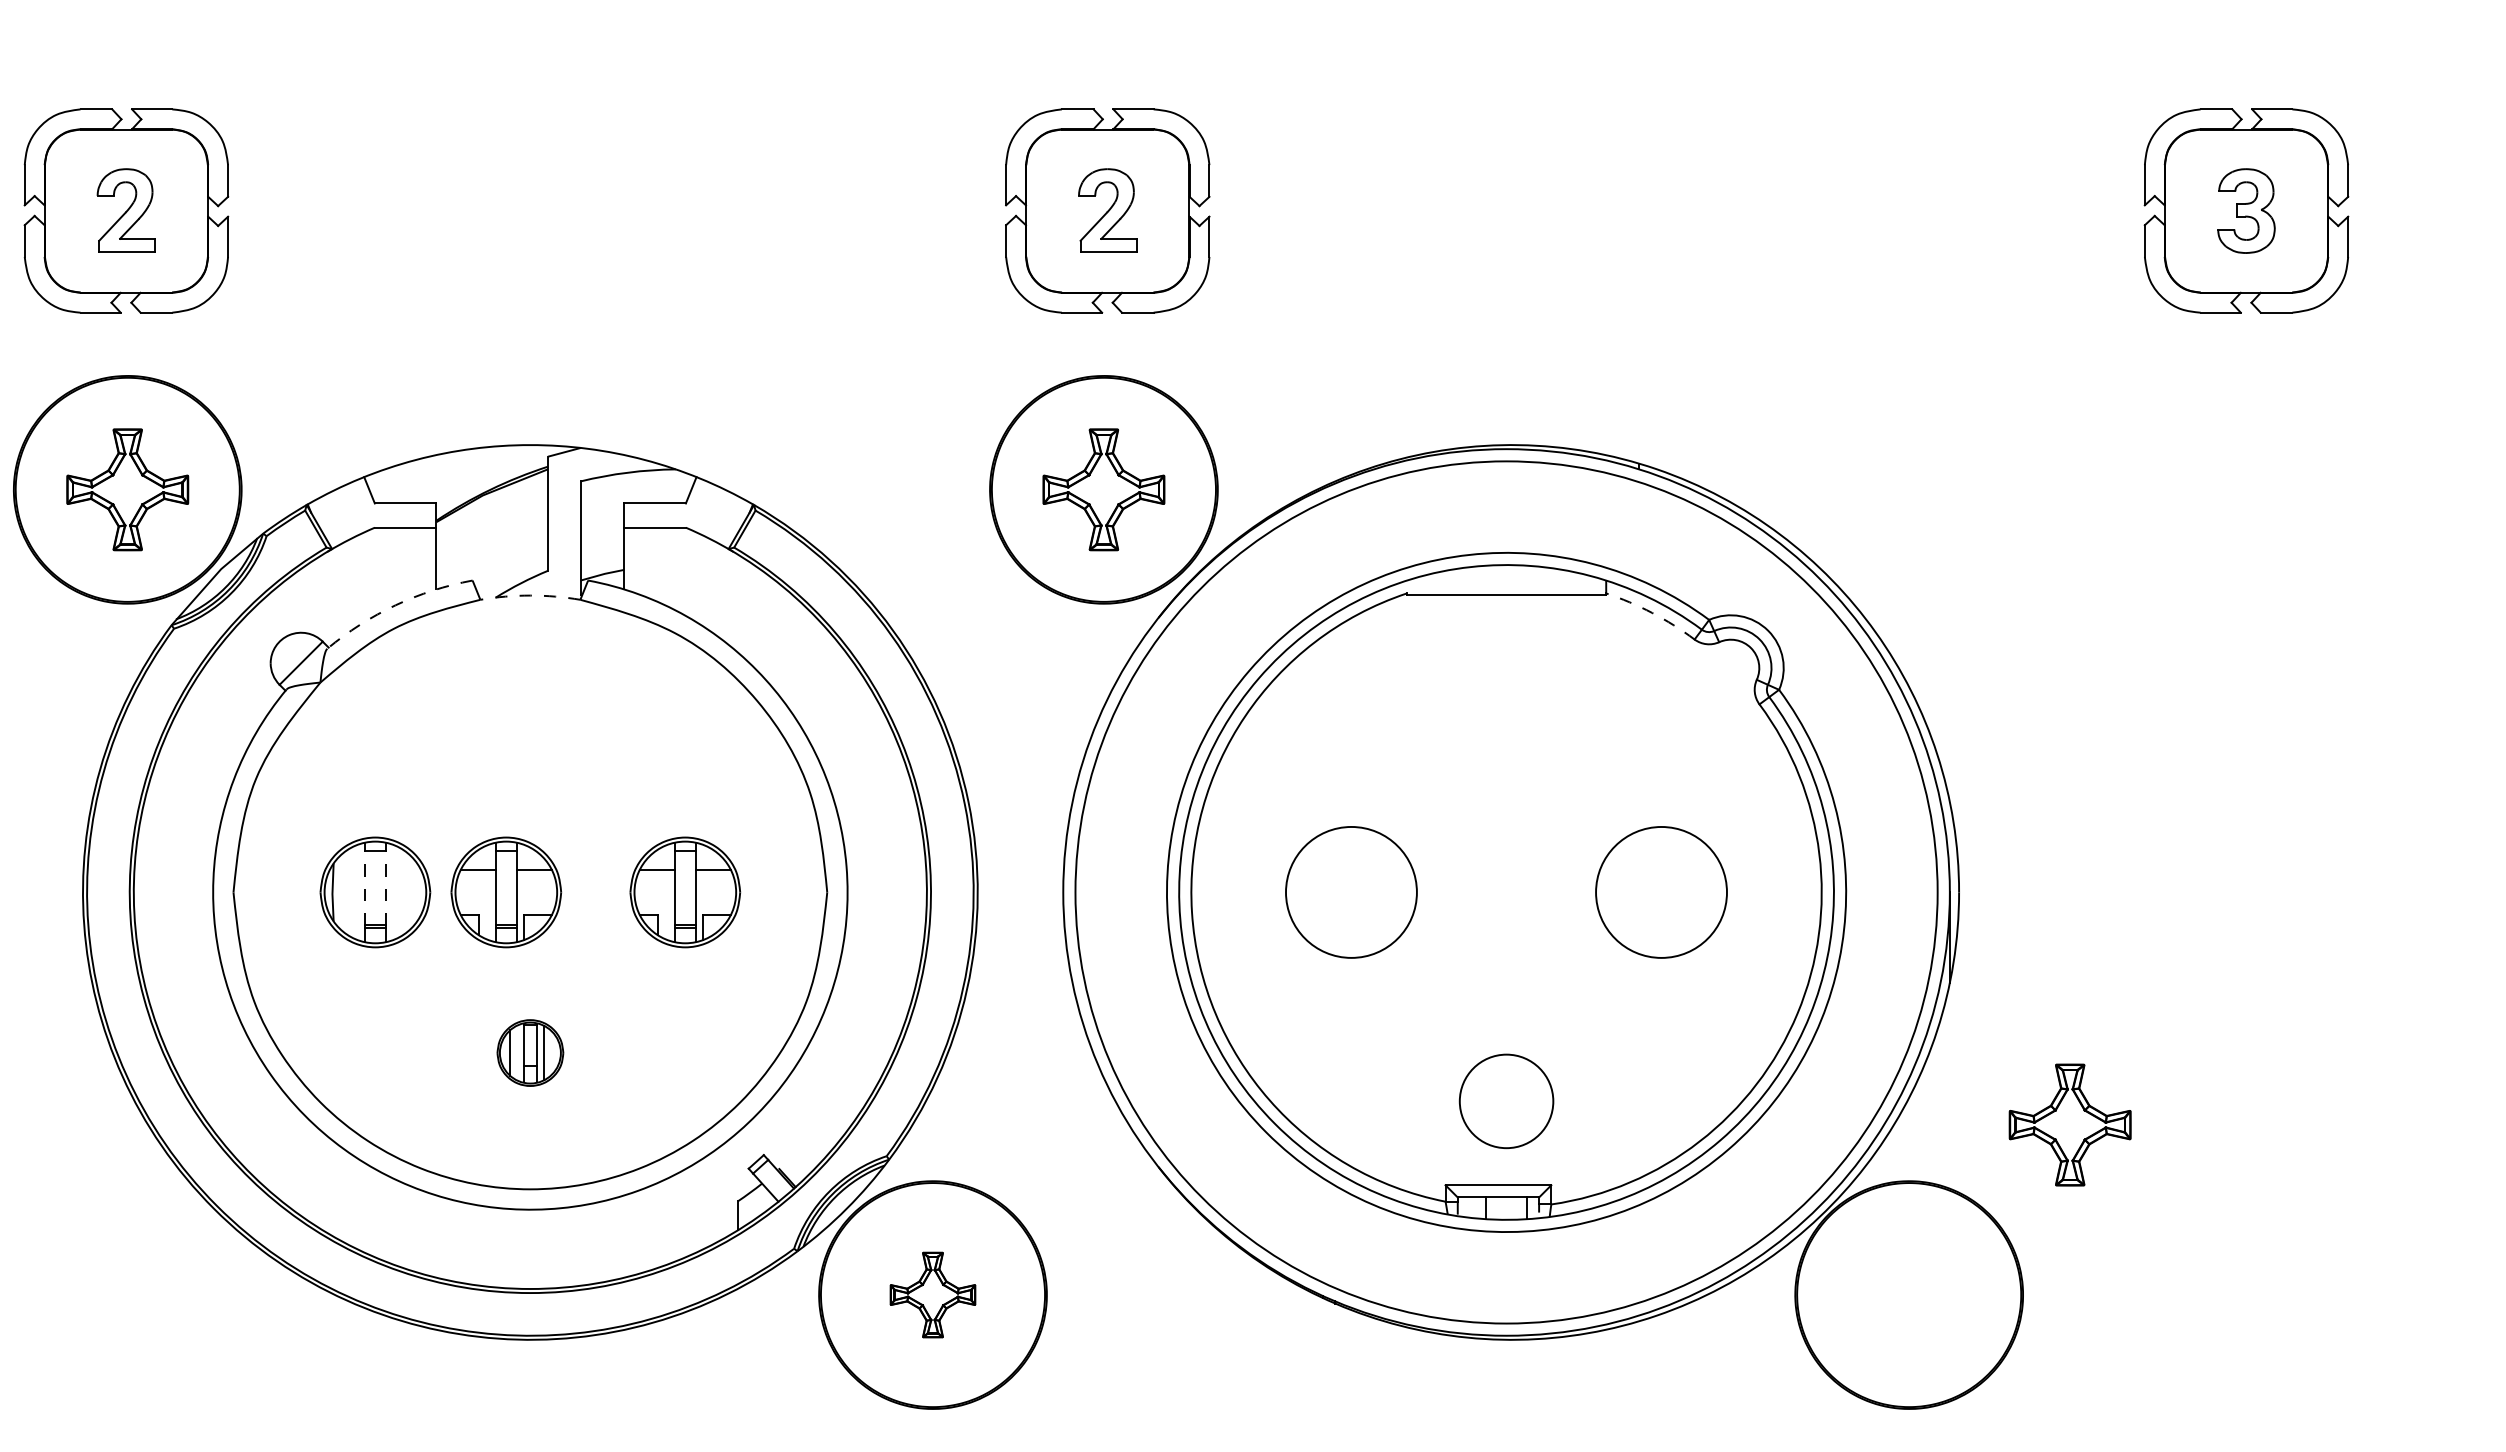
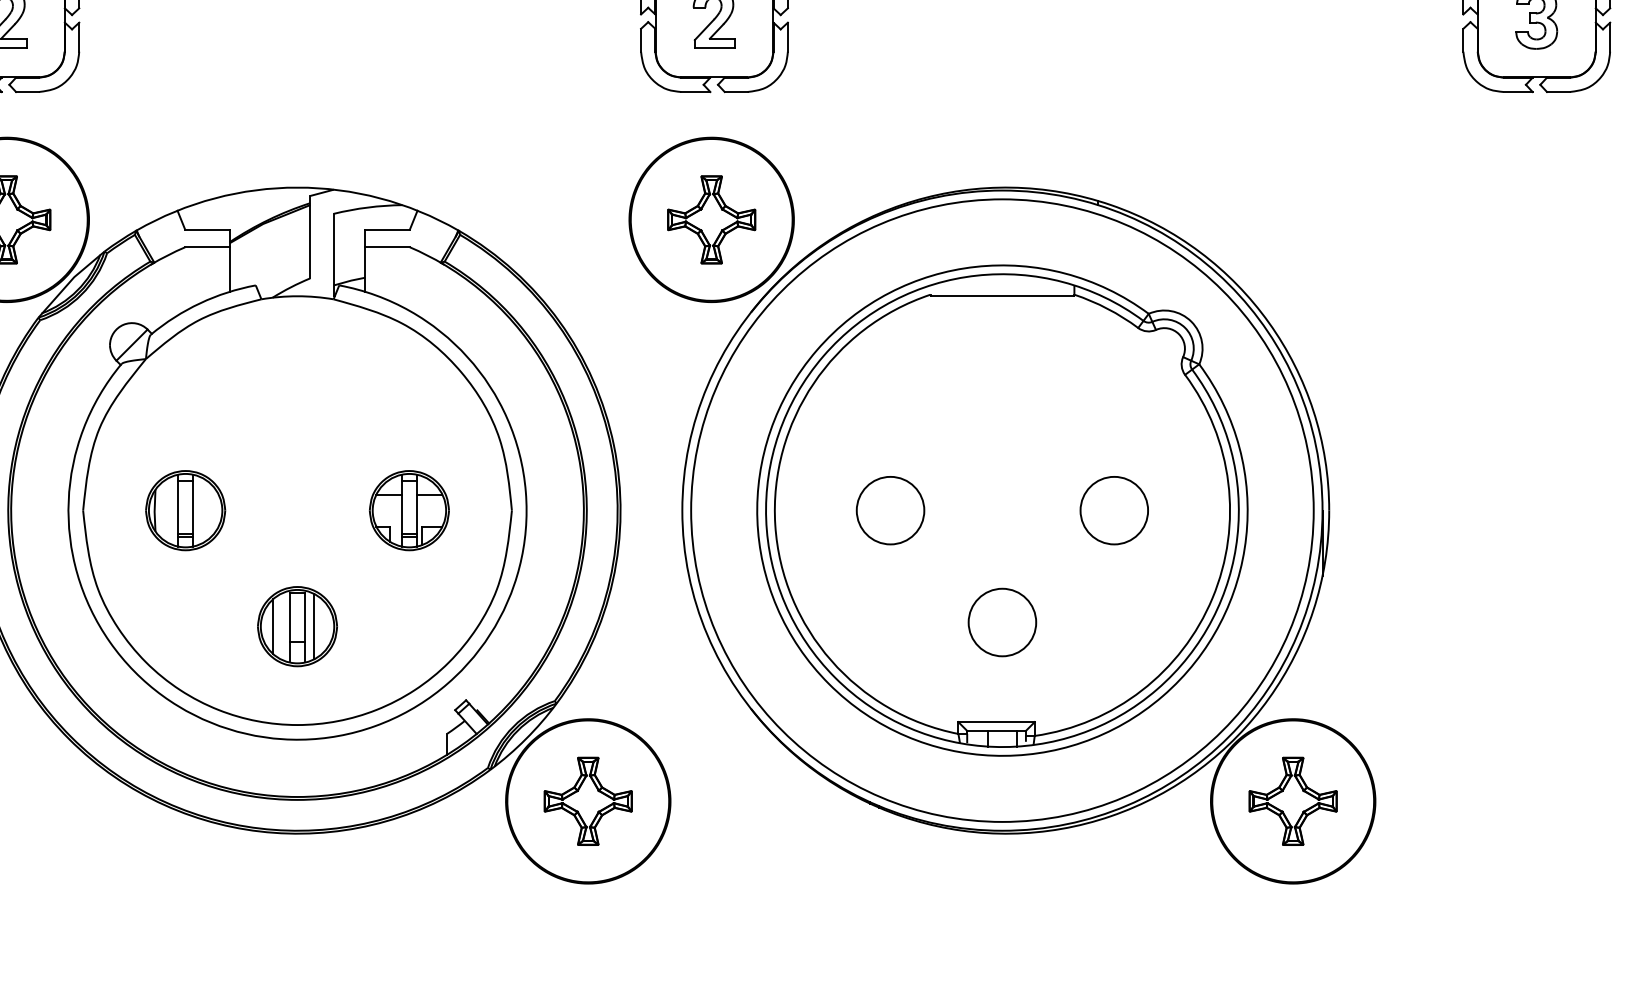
arc: (530, 595) -> (297, 296), dashed -> solid
arc: (395, 605) -> (200, 303), dashed -> solid
arc: (1652, 612) -> (1107, 308), dashed -> solid
line: (365, 887) -> (178, 507), dashed -> solid
line: (385, 887) -> (192, 507), dashed -> solid
part: (506, 892) -> (280, 510), removed
circle: (1351, 892) -> (890, 510), size x0.71
circle: (1661, 892) -> (1114, 510), size x0.71
part: (530, 1052) -> (297, 626), size x1.67
circle: (1506, 1101) -> (1002, 622), moved
part: (2069, 1124) -> (1292, 800), moved
part: (932, 1294) -> (587, 800), size x1.43

